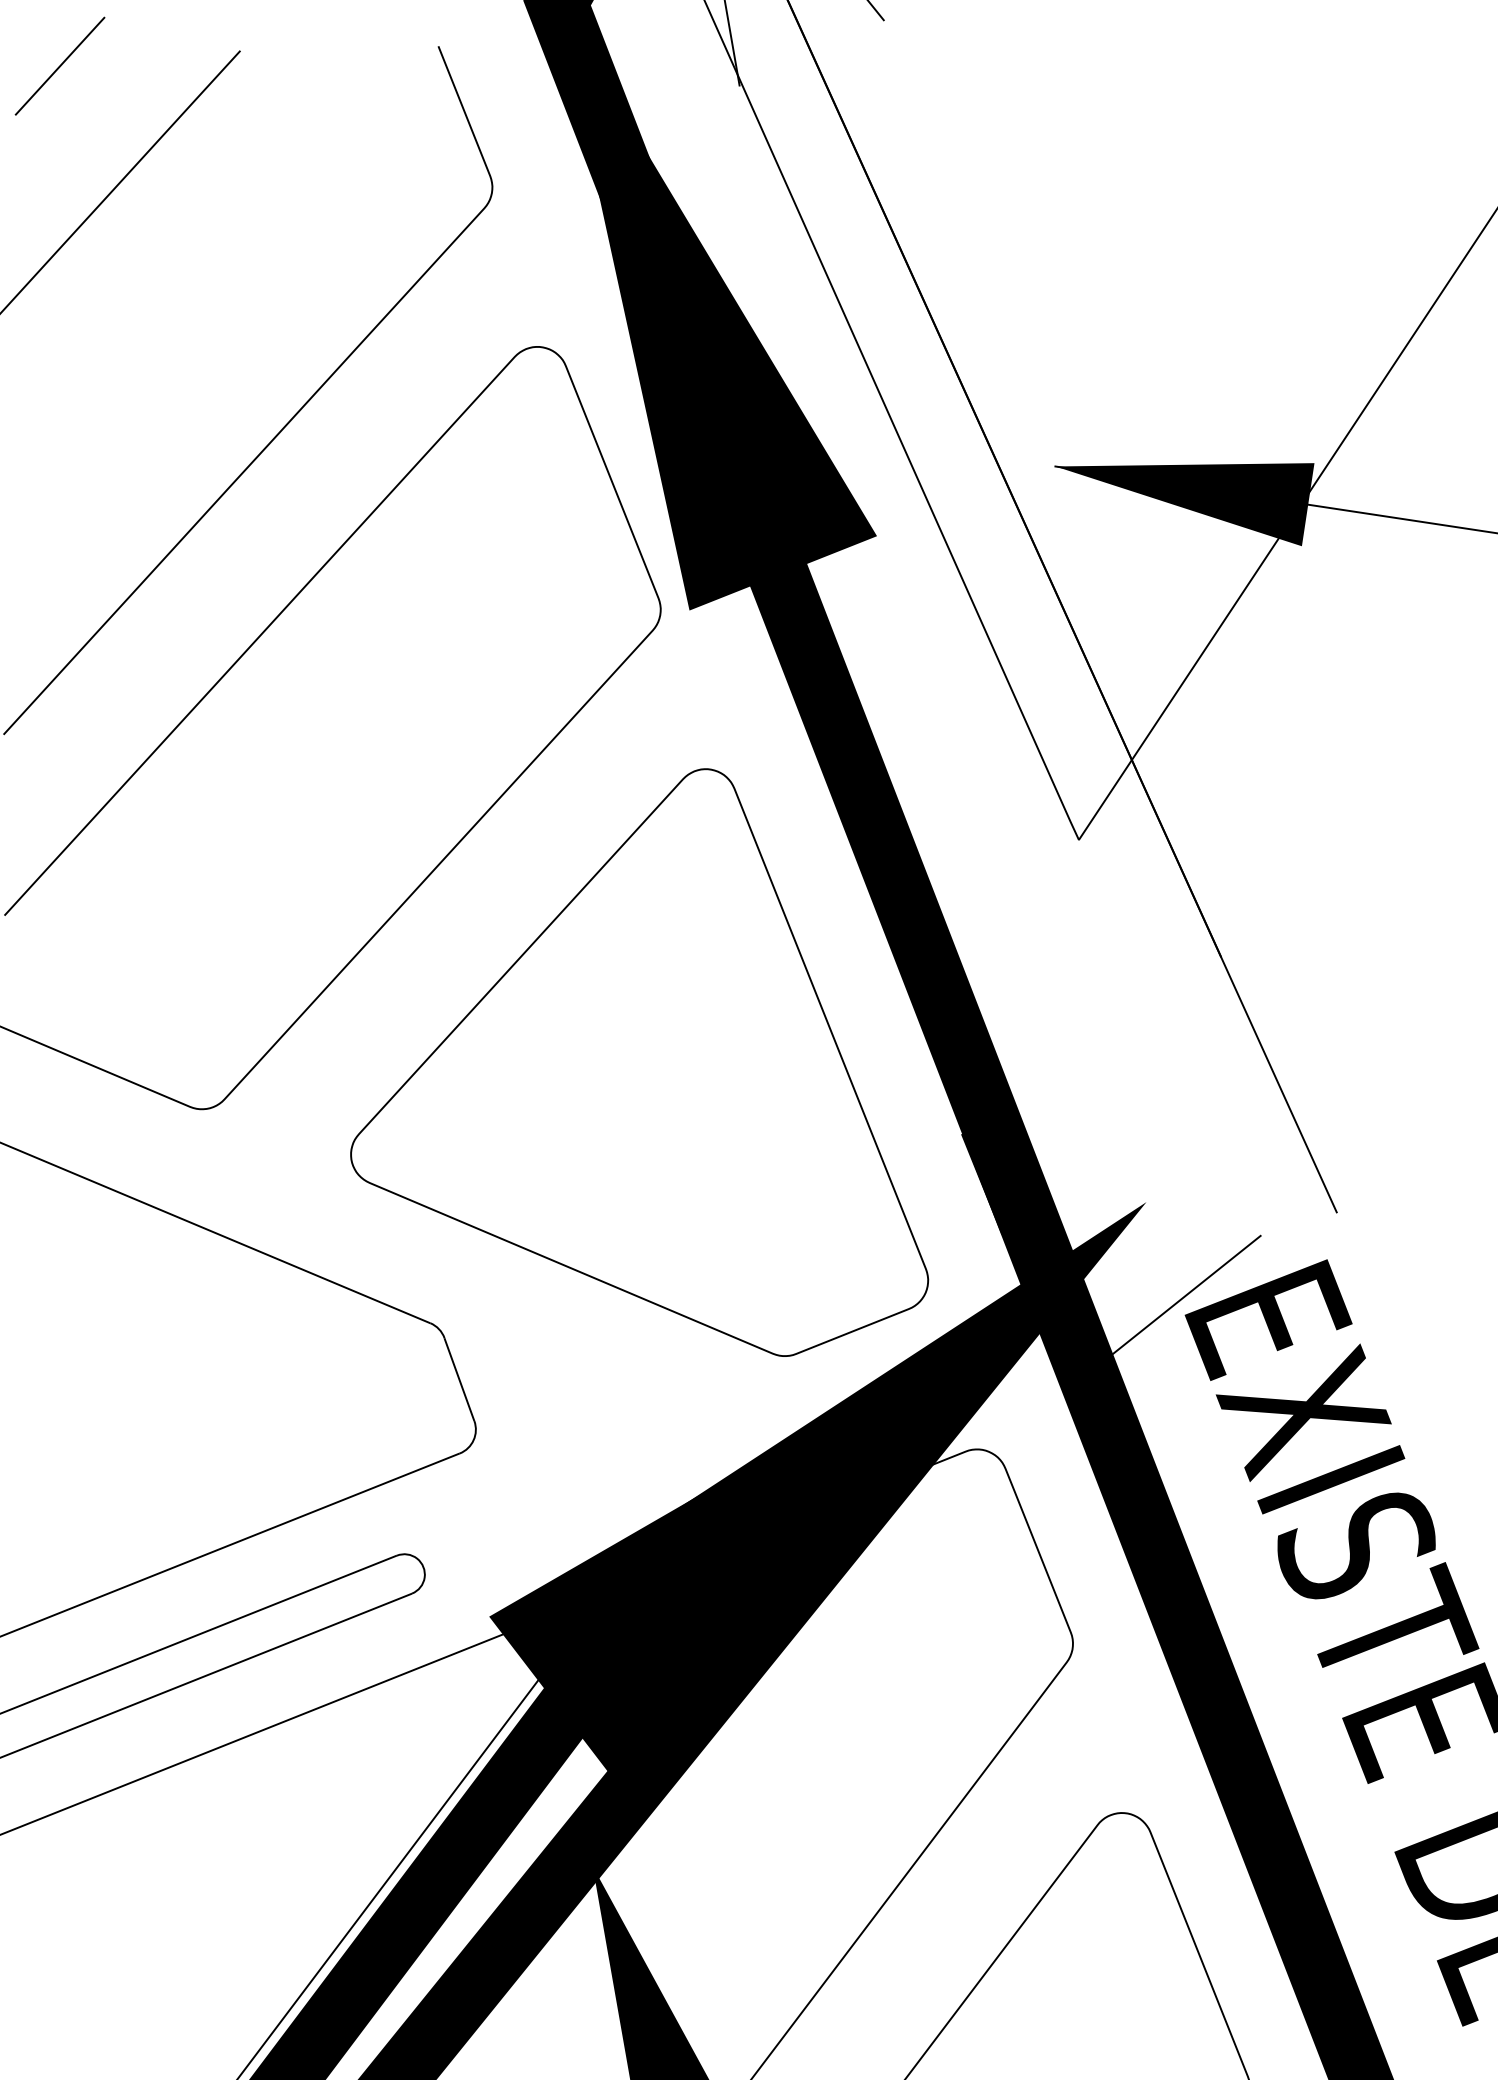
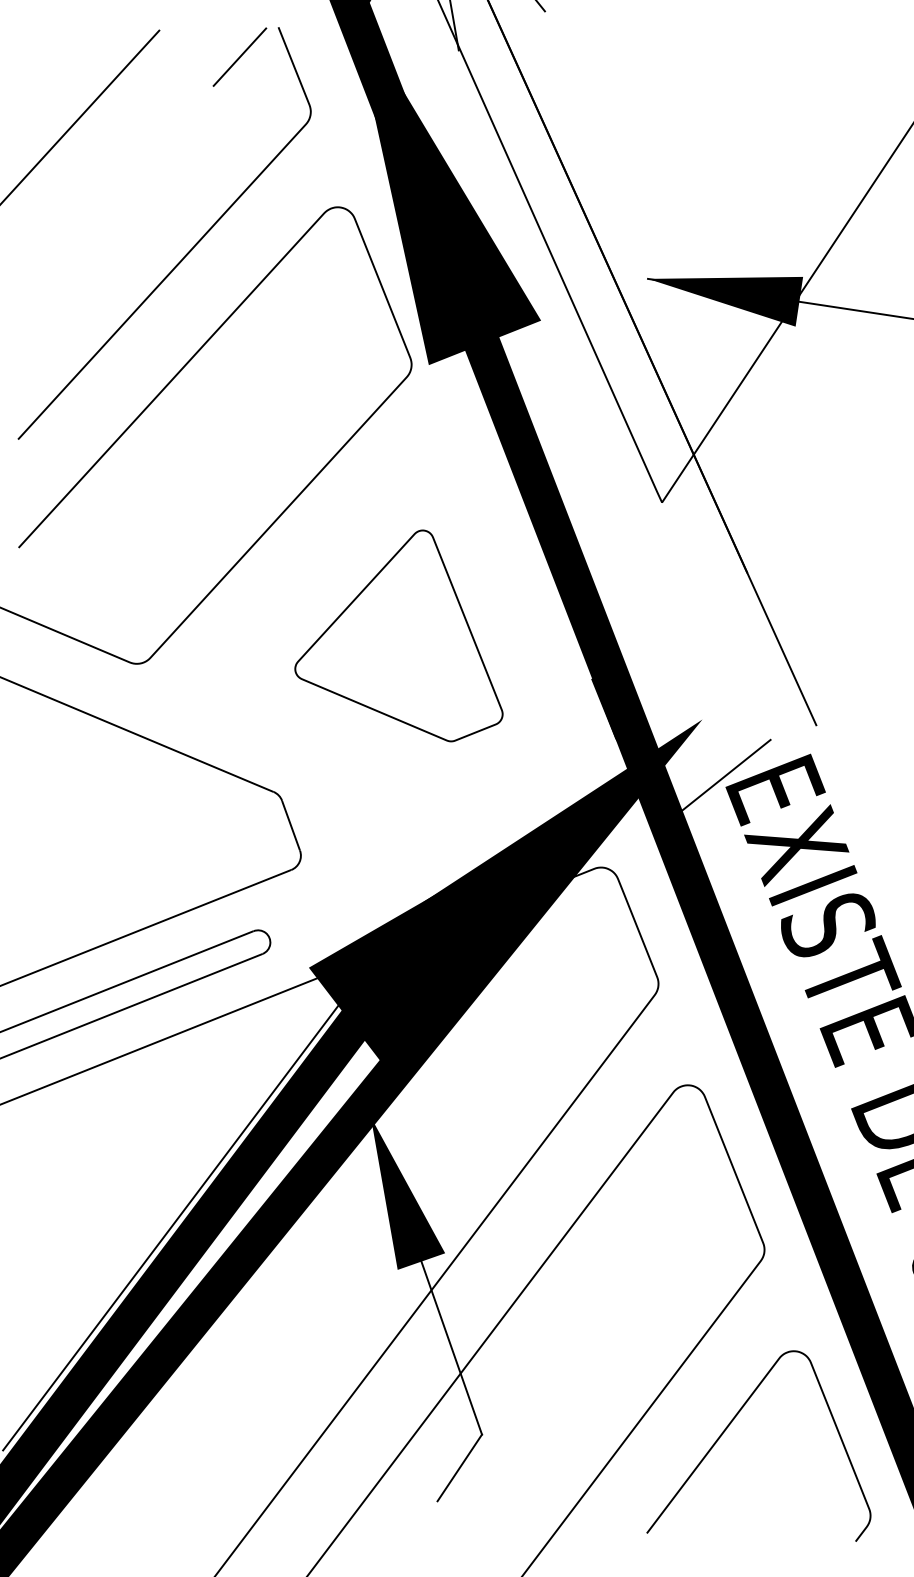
line: (59, 65) -> (239, 56), moved
part: (638, 1061) -> (398, 635), size x0.6

